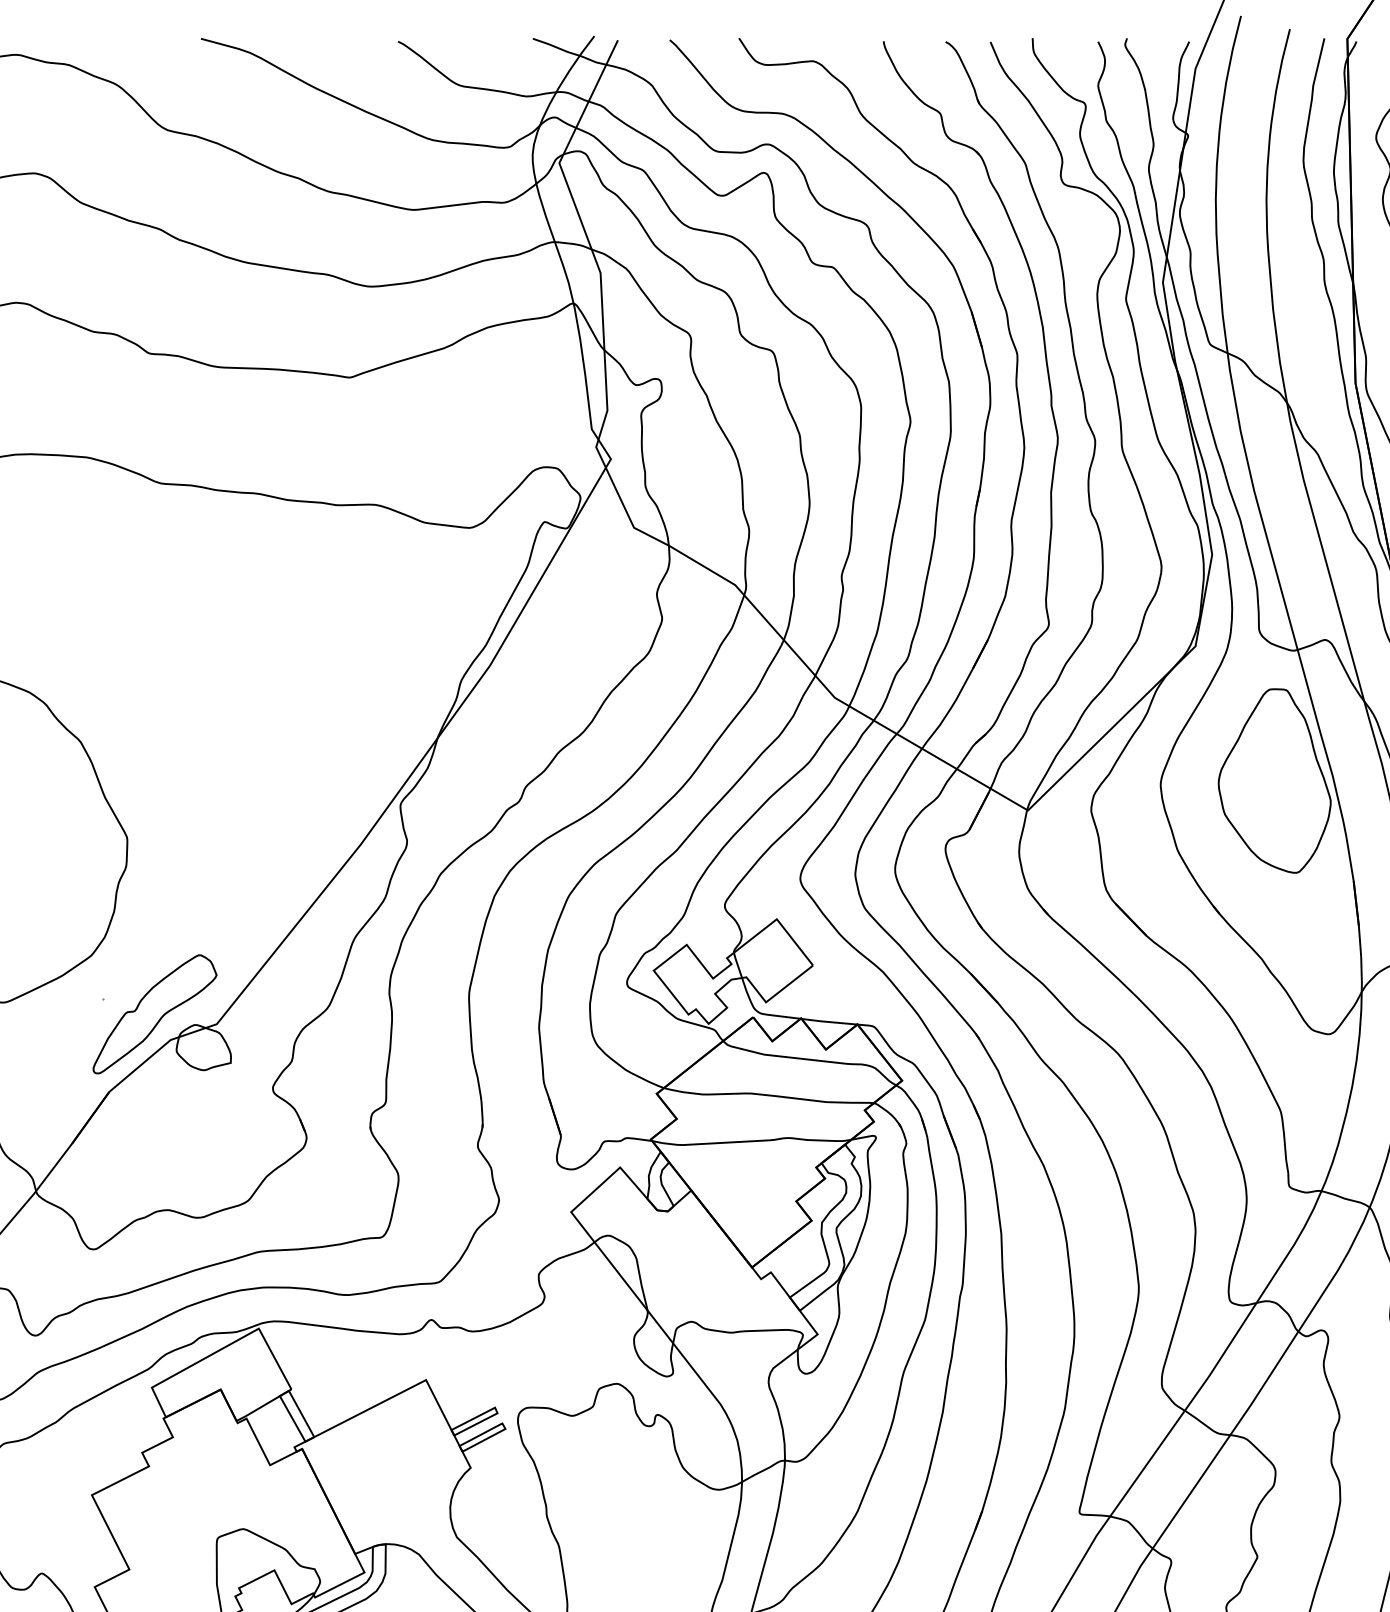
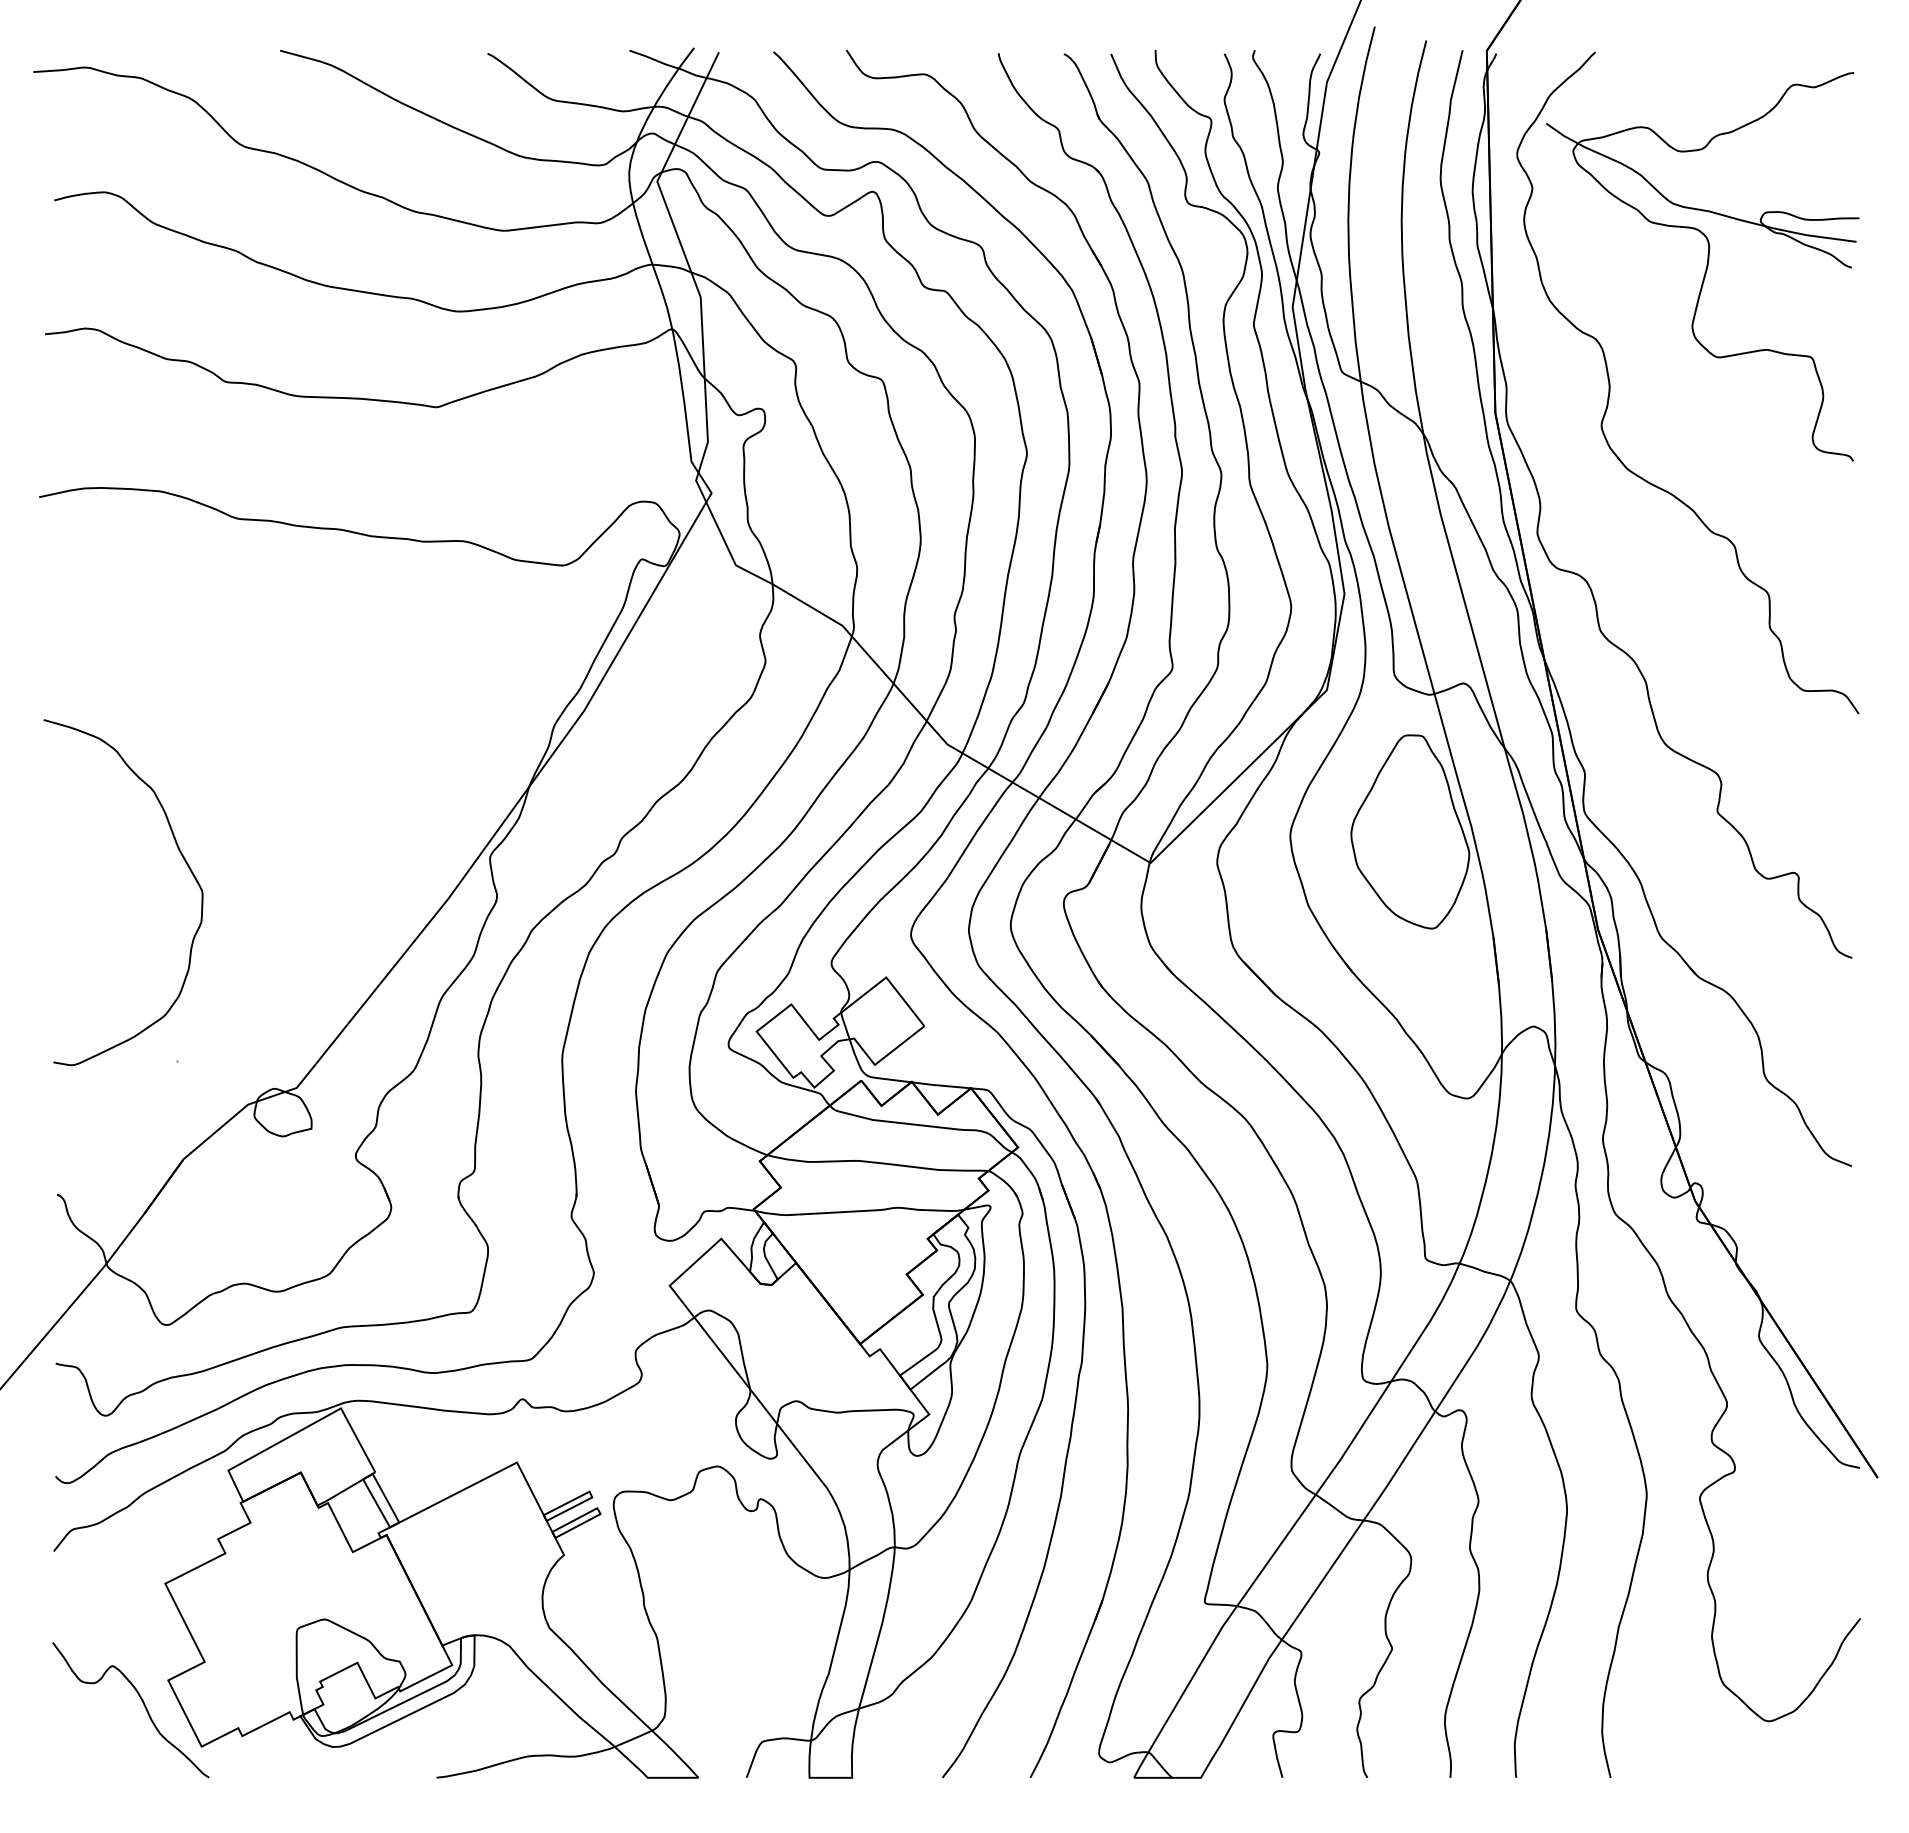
part: (154, 1014) -> (231, 1077), removed

